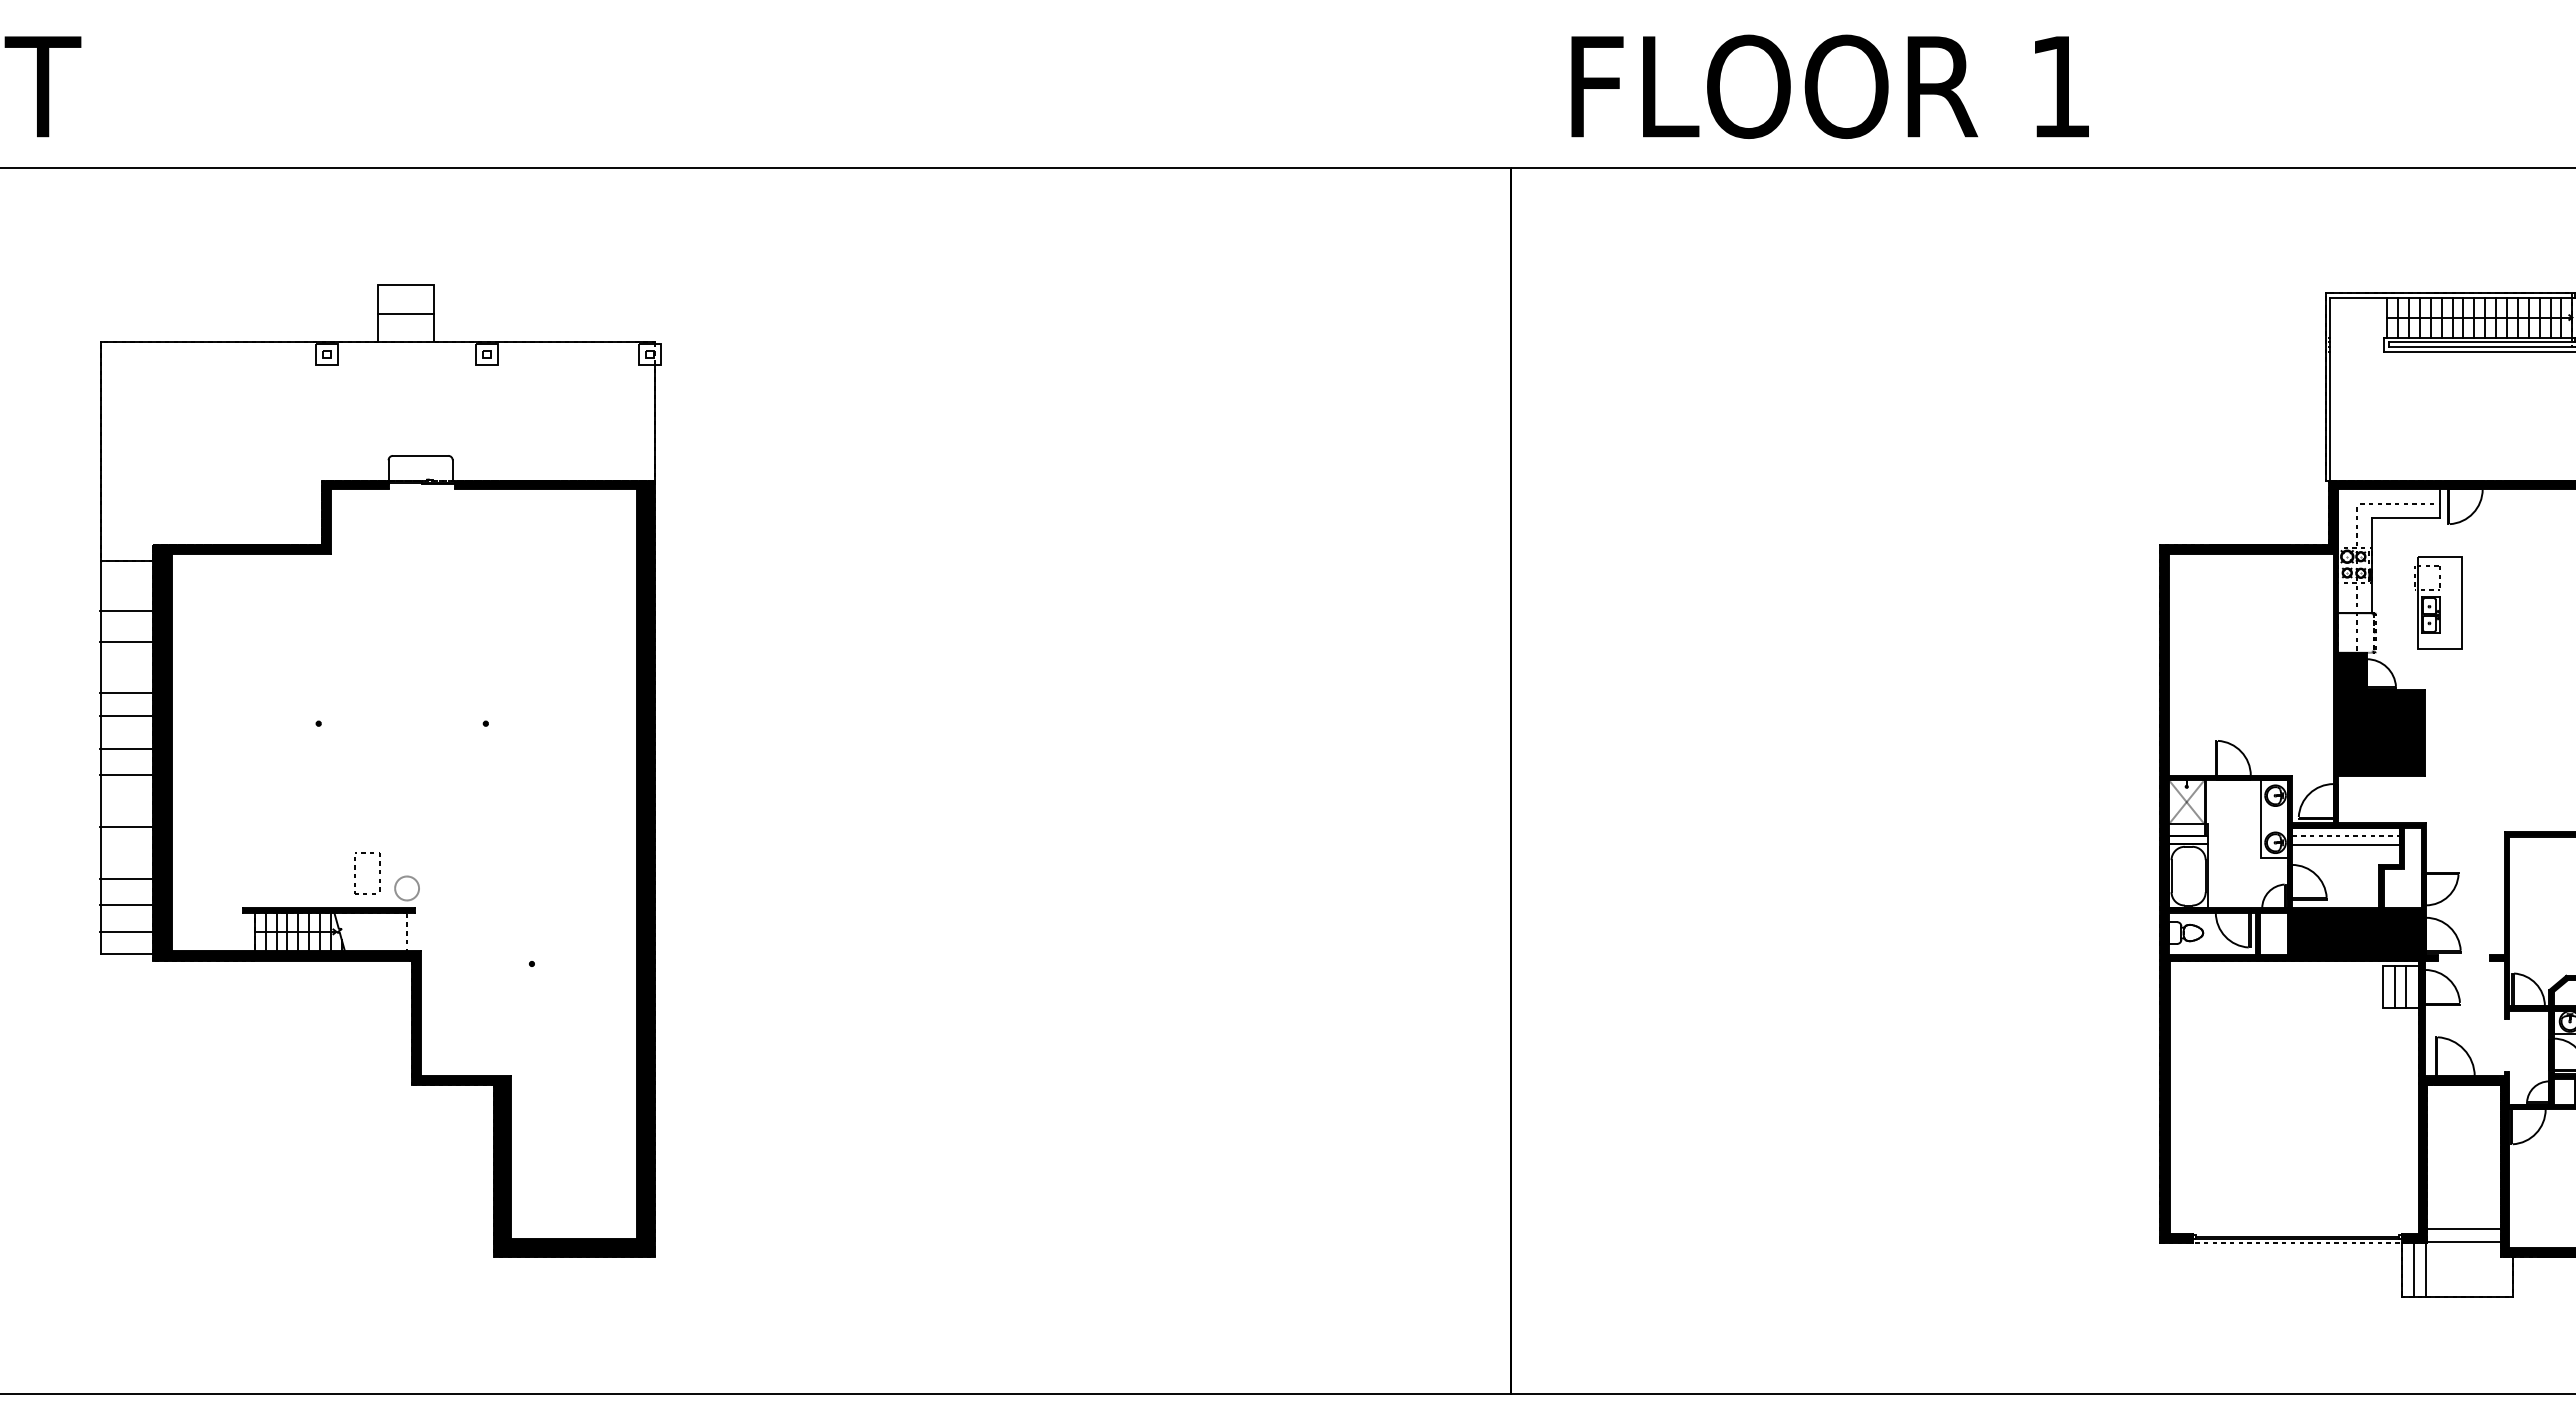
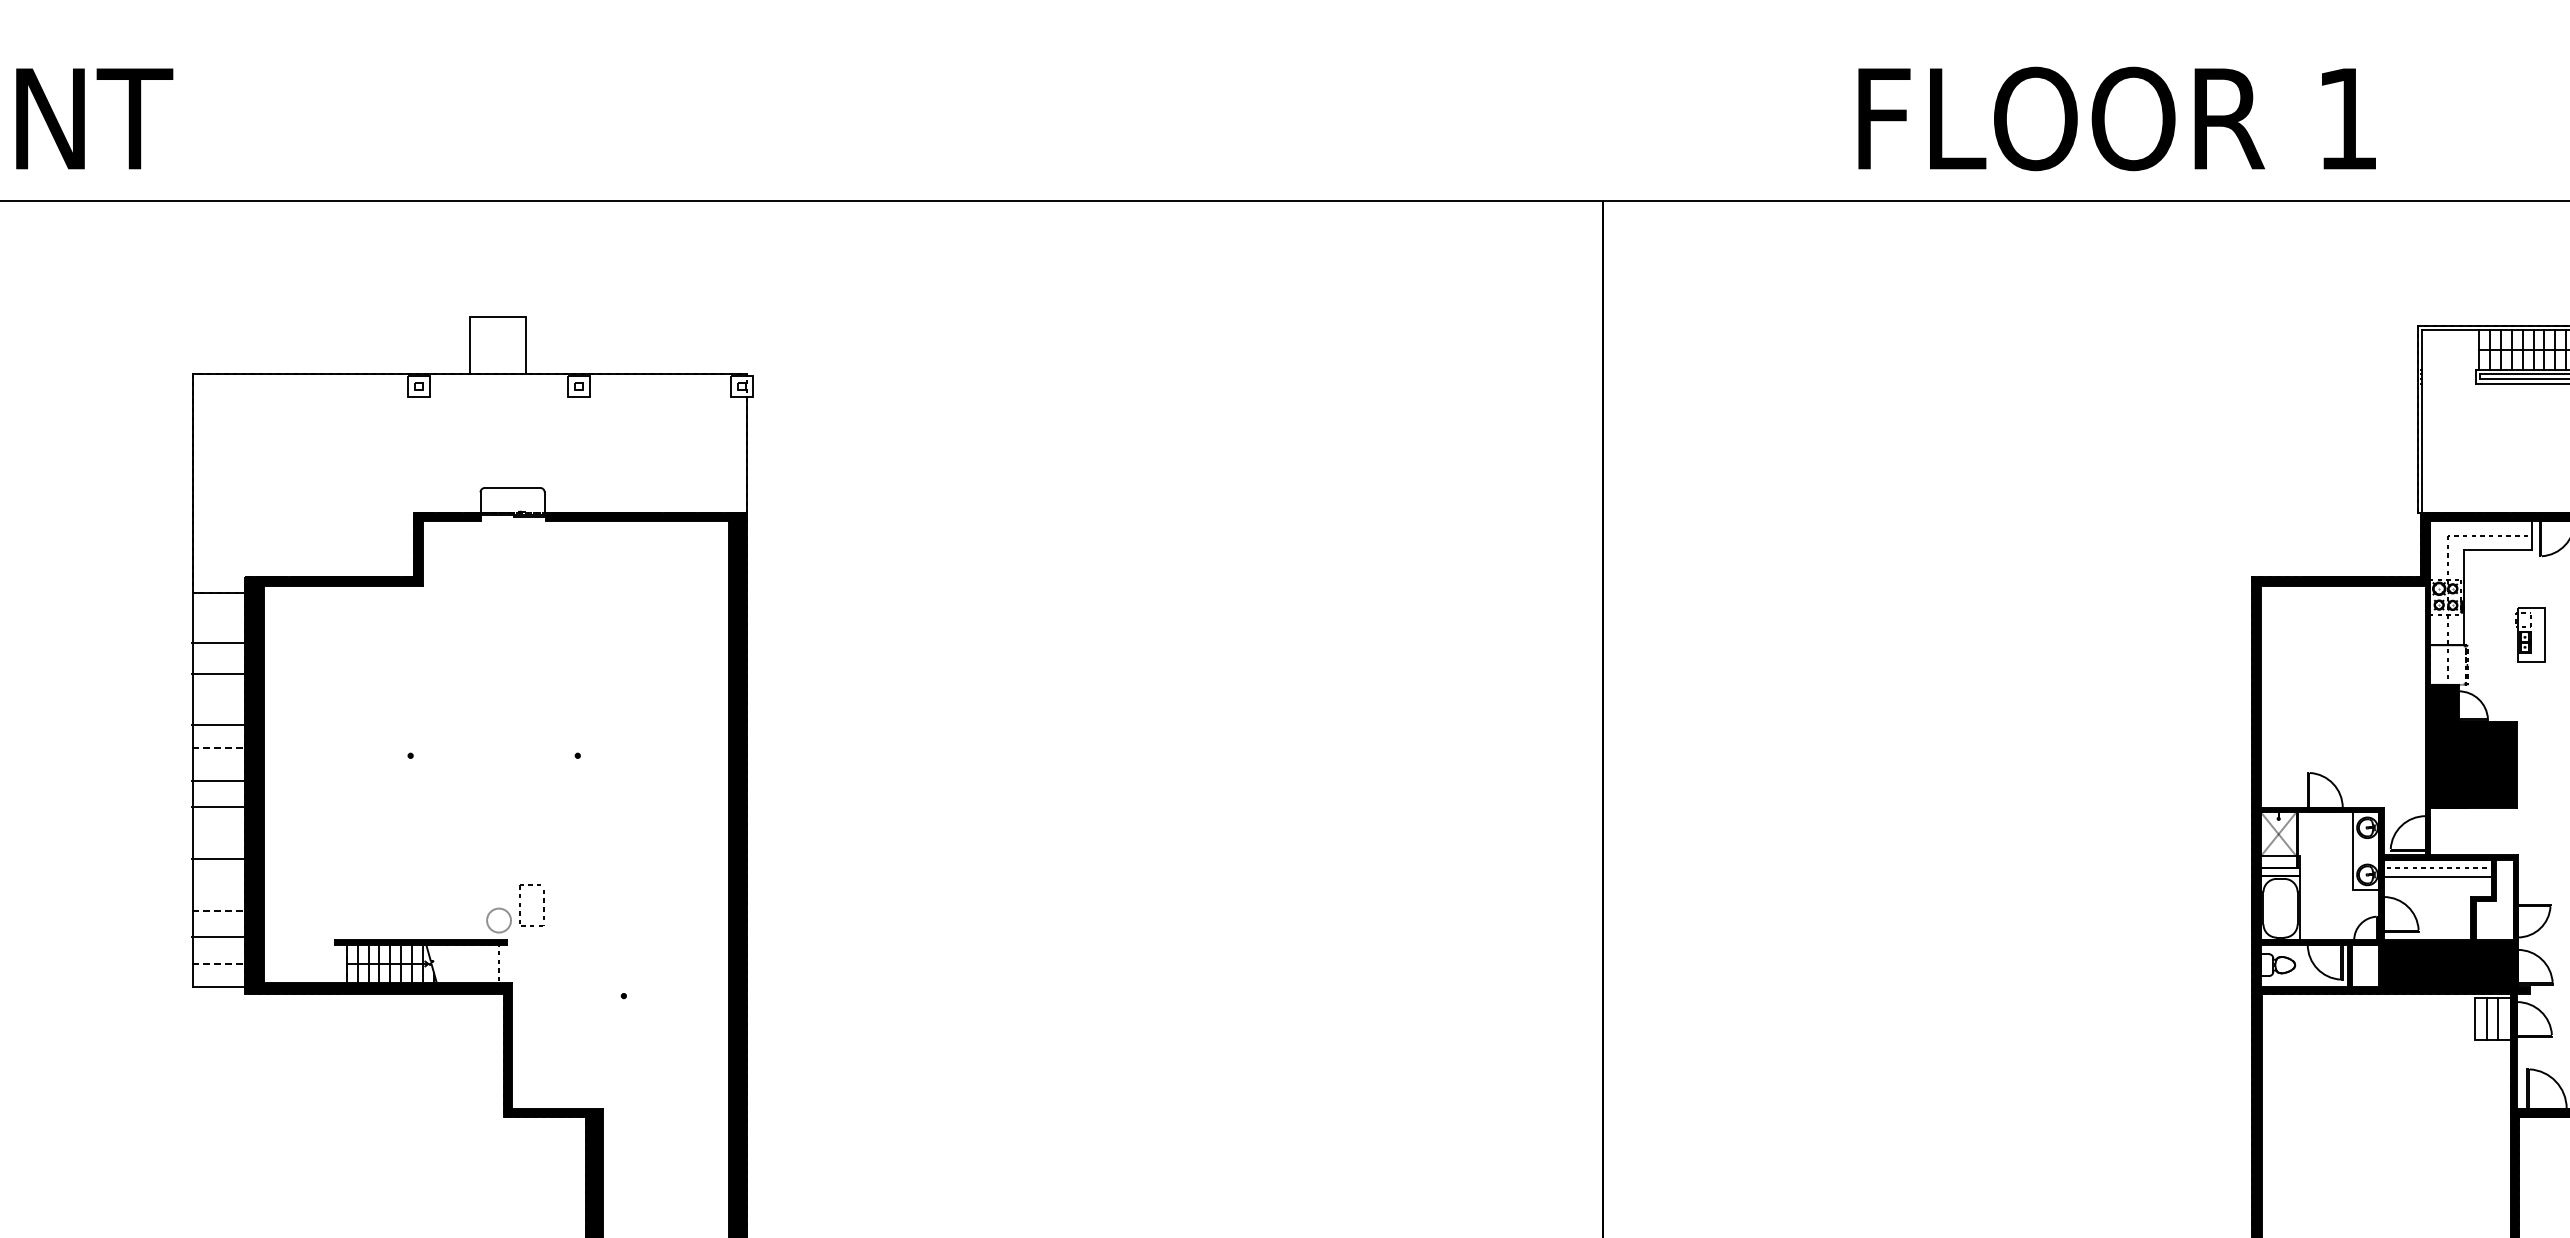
text: (1829, 86) -> (2116, 118), moved
line: (405, 313) -> (497, 345), removed
part: (2438, 602) -> (2530, 634), size x0.6
line: (127, 715) -> (219, 747), solid -> dashed
part: (379, 873) -> (544, 905), moved
line: (127, 878) -> (219, 910), solid -> dashed
line: (127, 932) -> (219, 964), solid -> dashed

